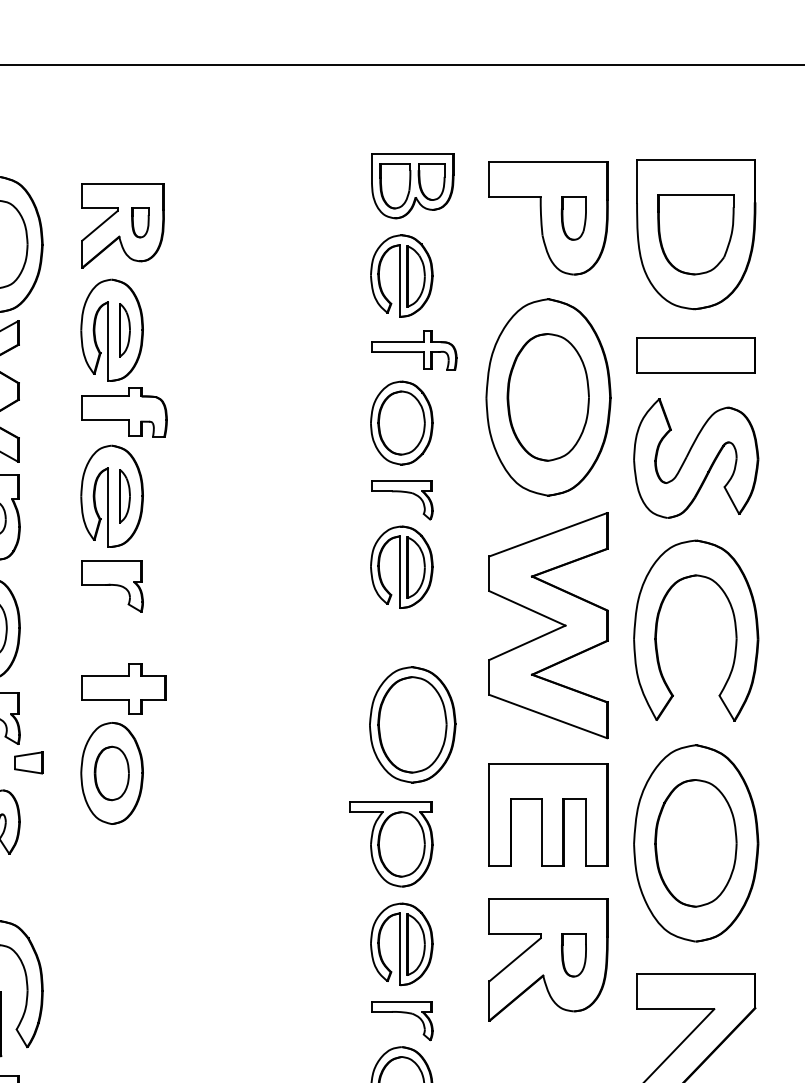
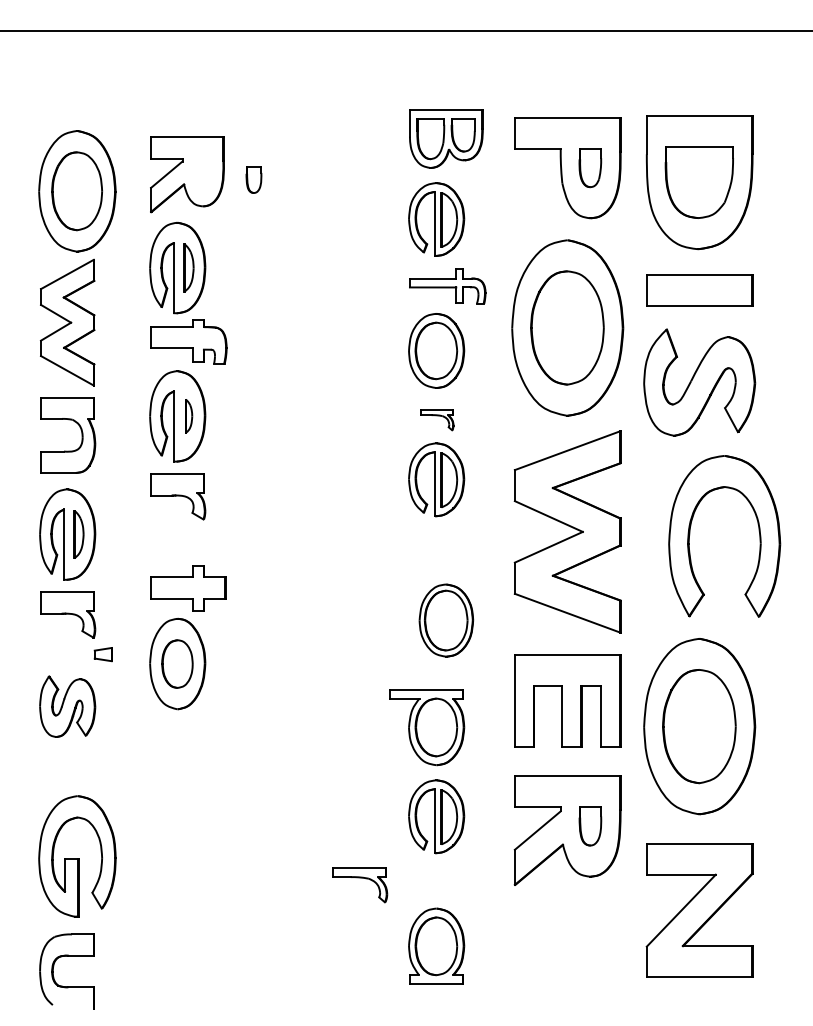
part: (139, 222) -> (253, 179), moved
part: (124, 495) -> (188, 415), size x0.7
part: (402, 499) -> (437, 419), size x0.6
part: (657, 628) -> (690, 534), moved
part: (412, 724) -> (446, 620), size x0.7
part: (29, 762) -> (103, 654), size x0.7
part: (402, 1013) -> (360, 878), moved

